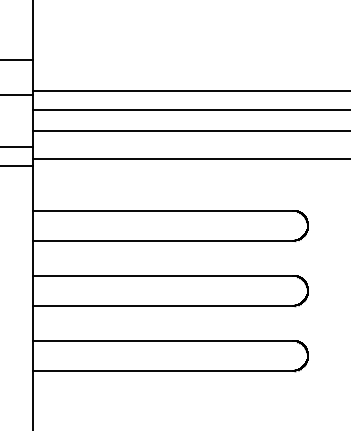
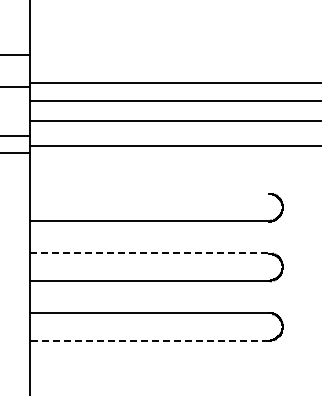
line: (161, 210) -> (148, 193), removed
line: (162, 275) -> (149, 253), solid -> dashed
line: (161, 370) -> (148, 340), solid -> dashed

